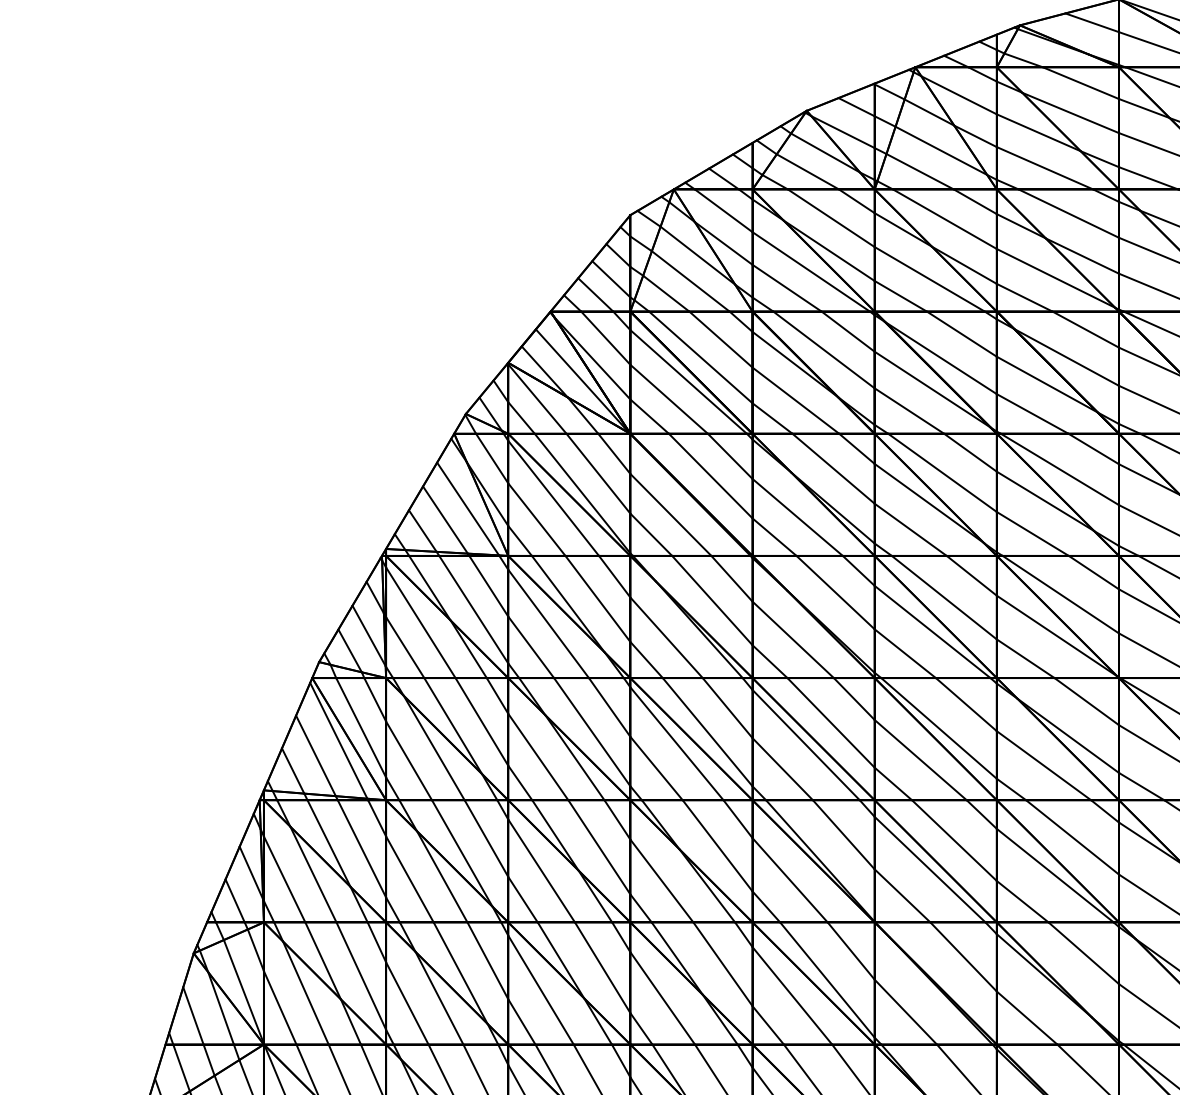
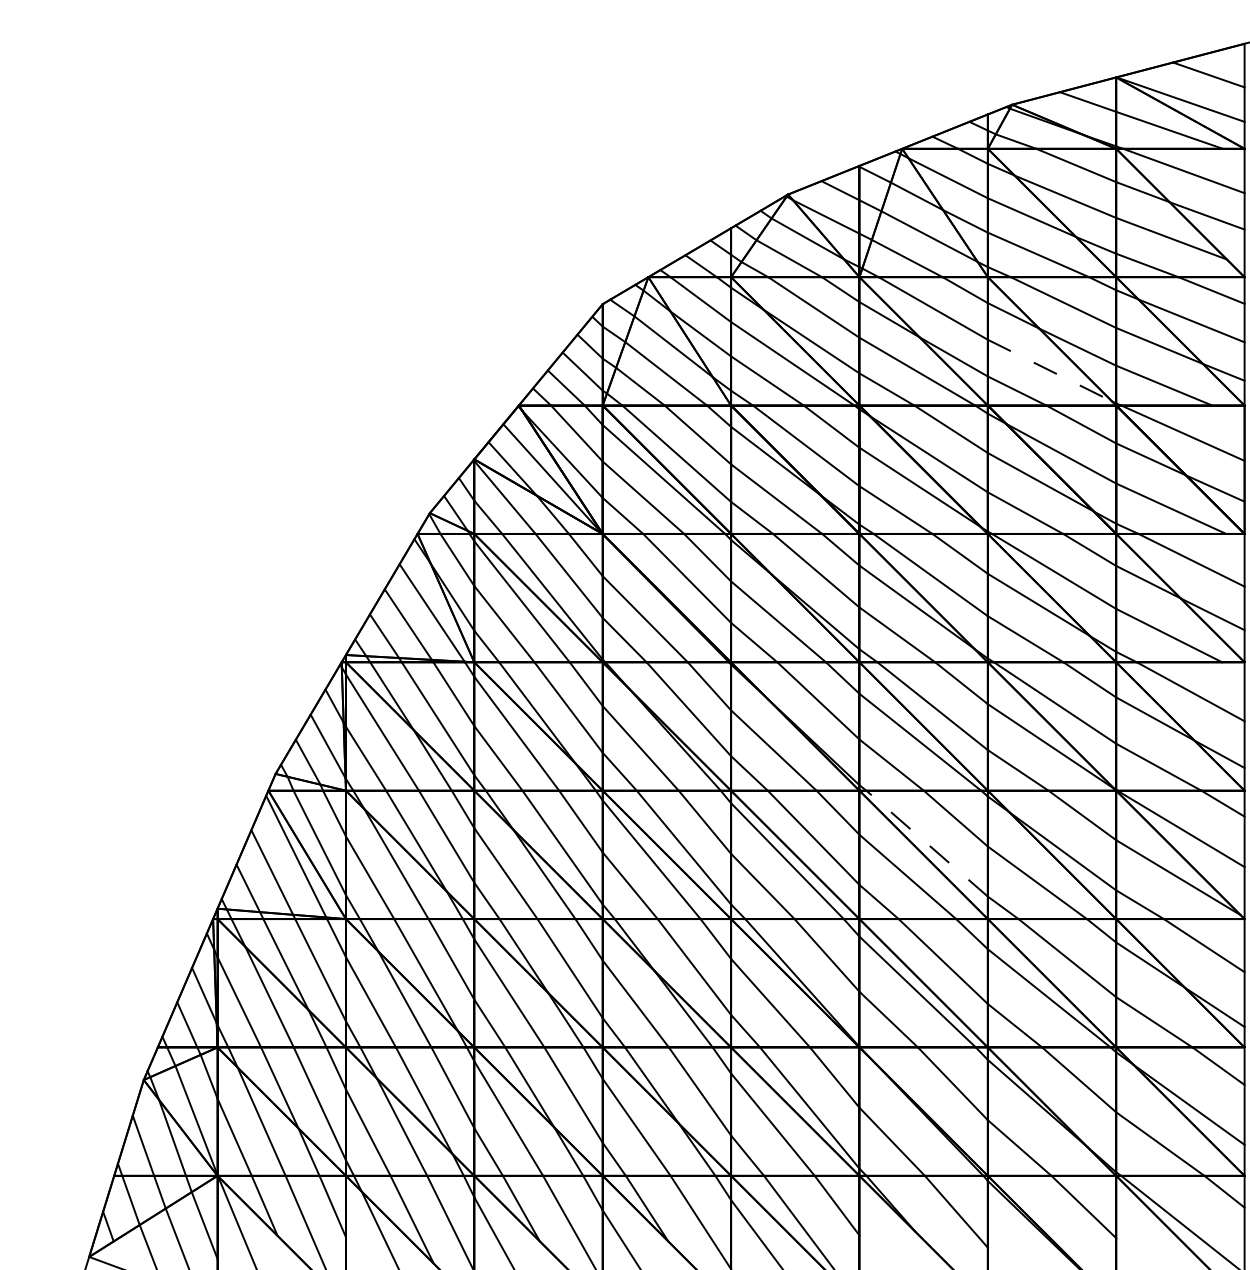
line: (1056, 278) -> (1050, 370), solid -> dashed
line: (939, 728) -> (927, 843), solid -> dashed

